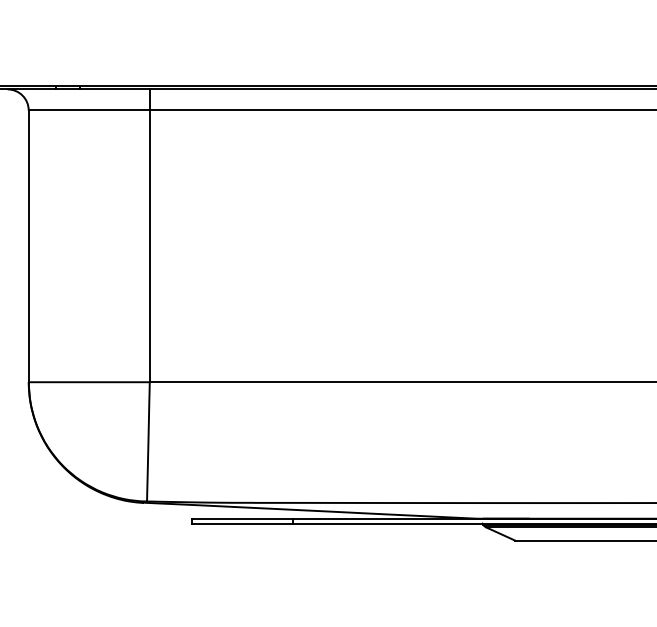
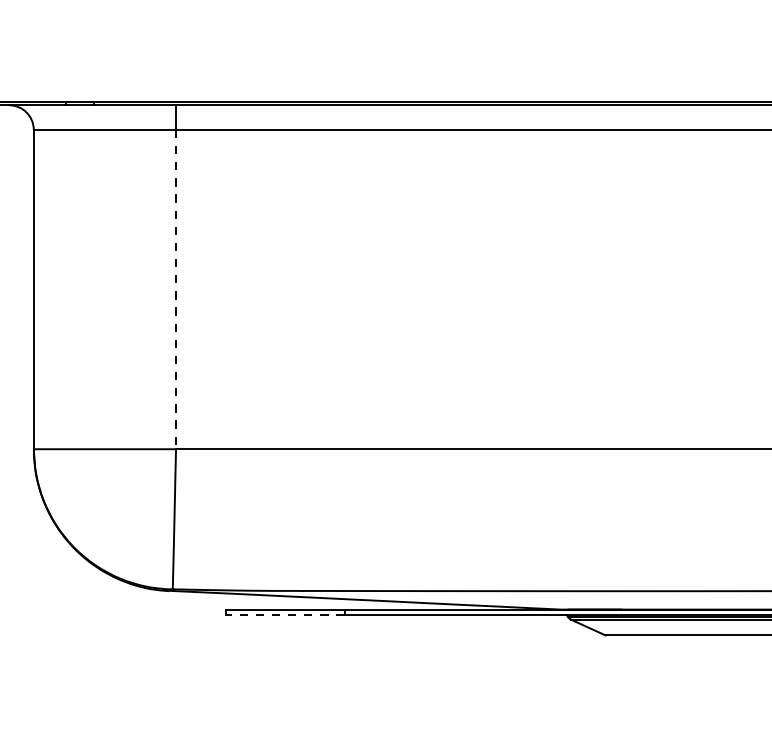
line: (149, 246) -> (175, 289), solid -> dashed
line: (242, 523) -> (284, 615), solid -> dashed

